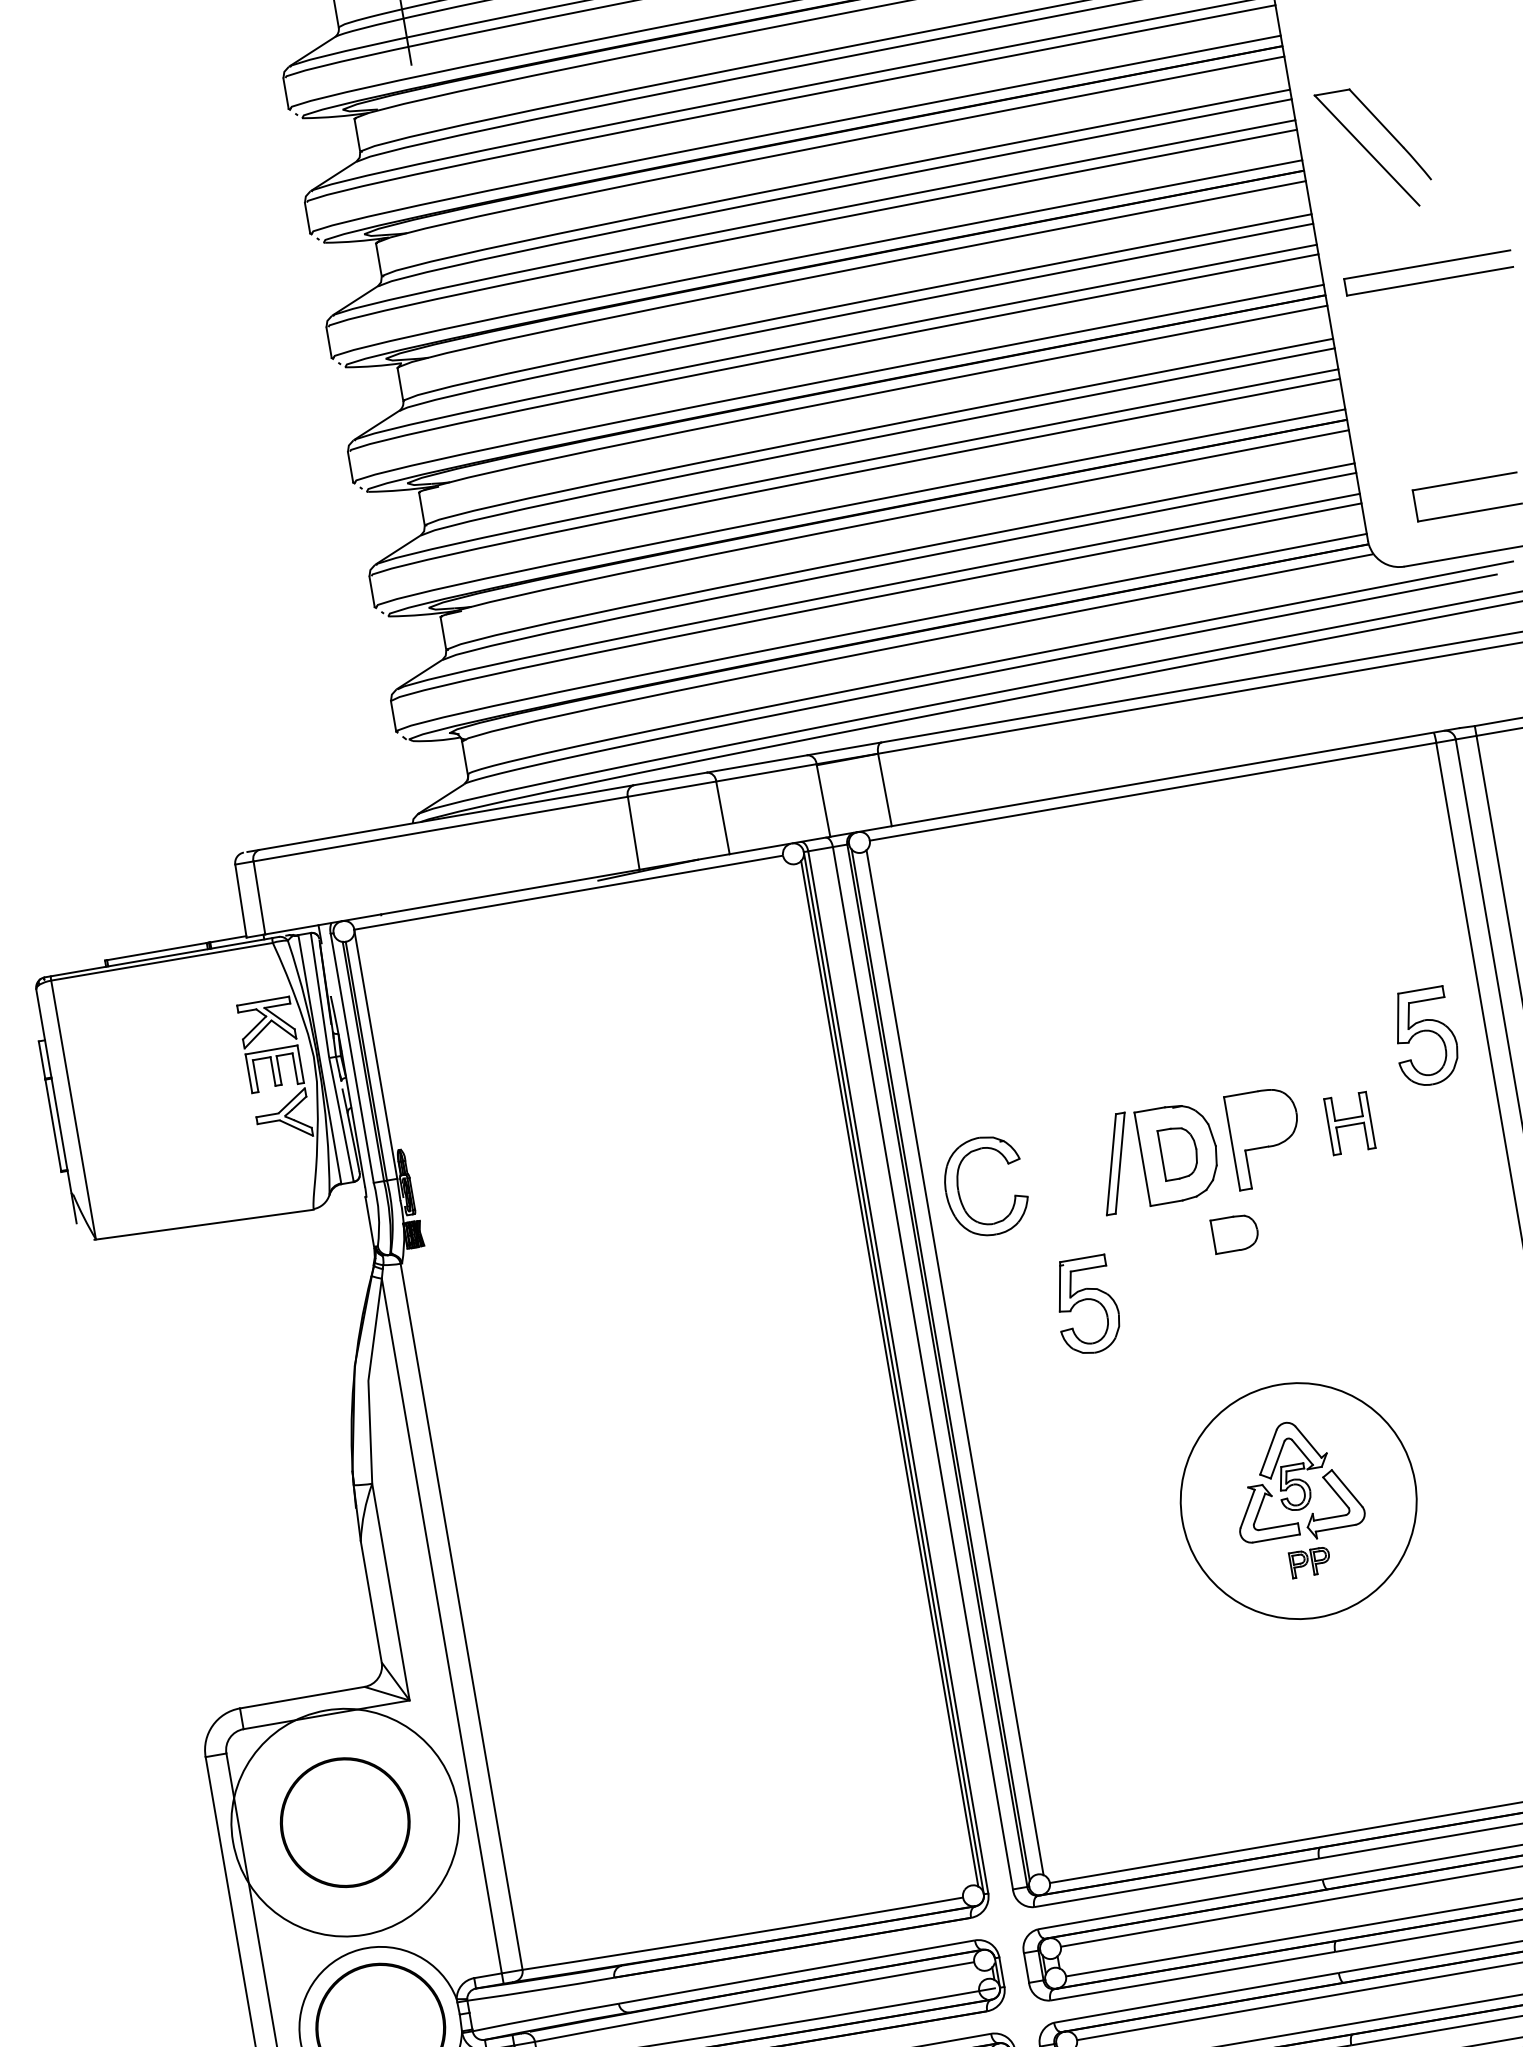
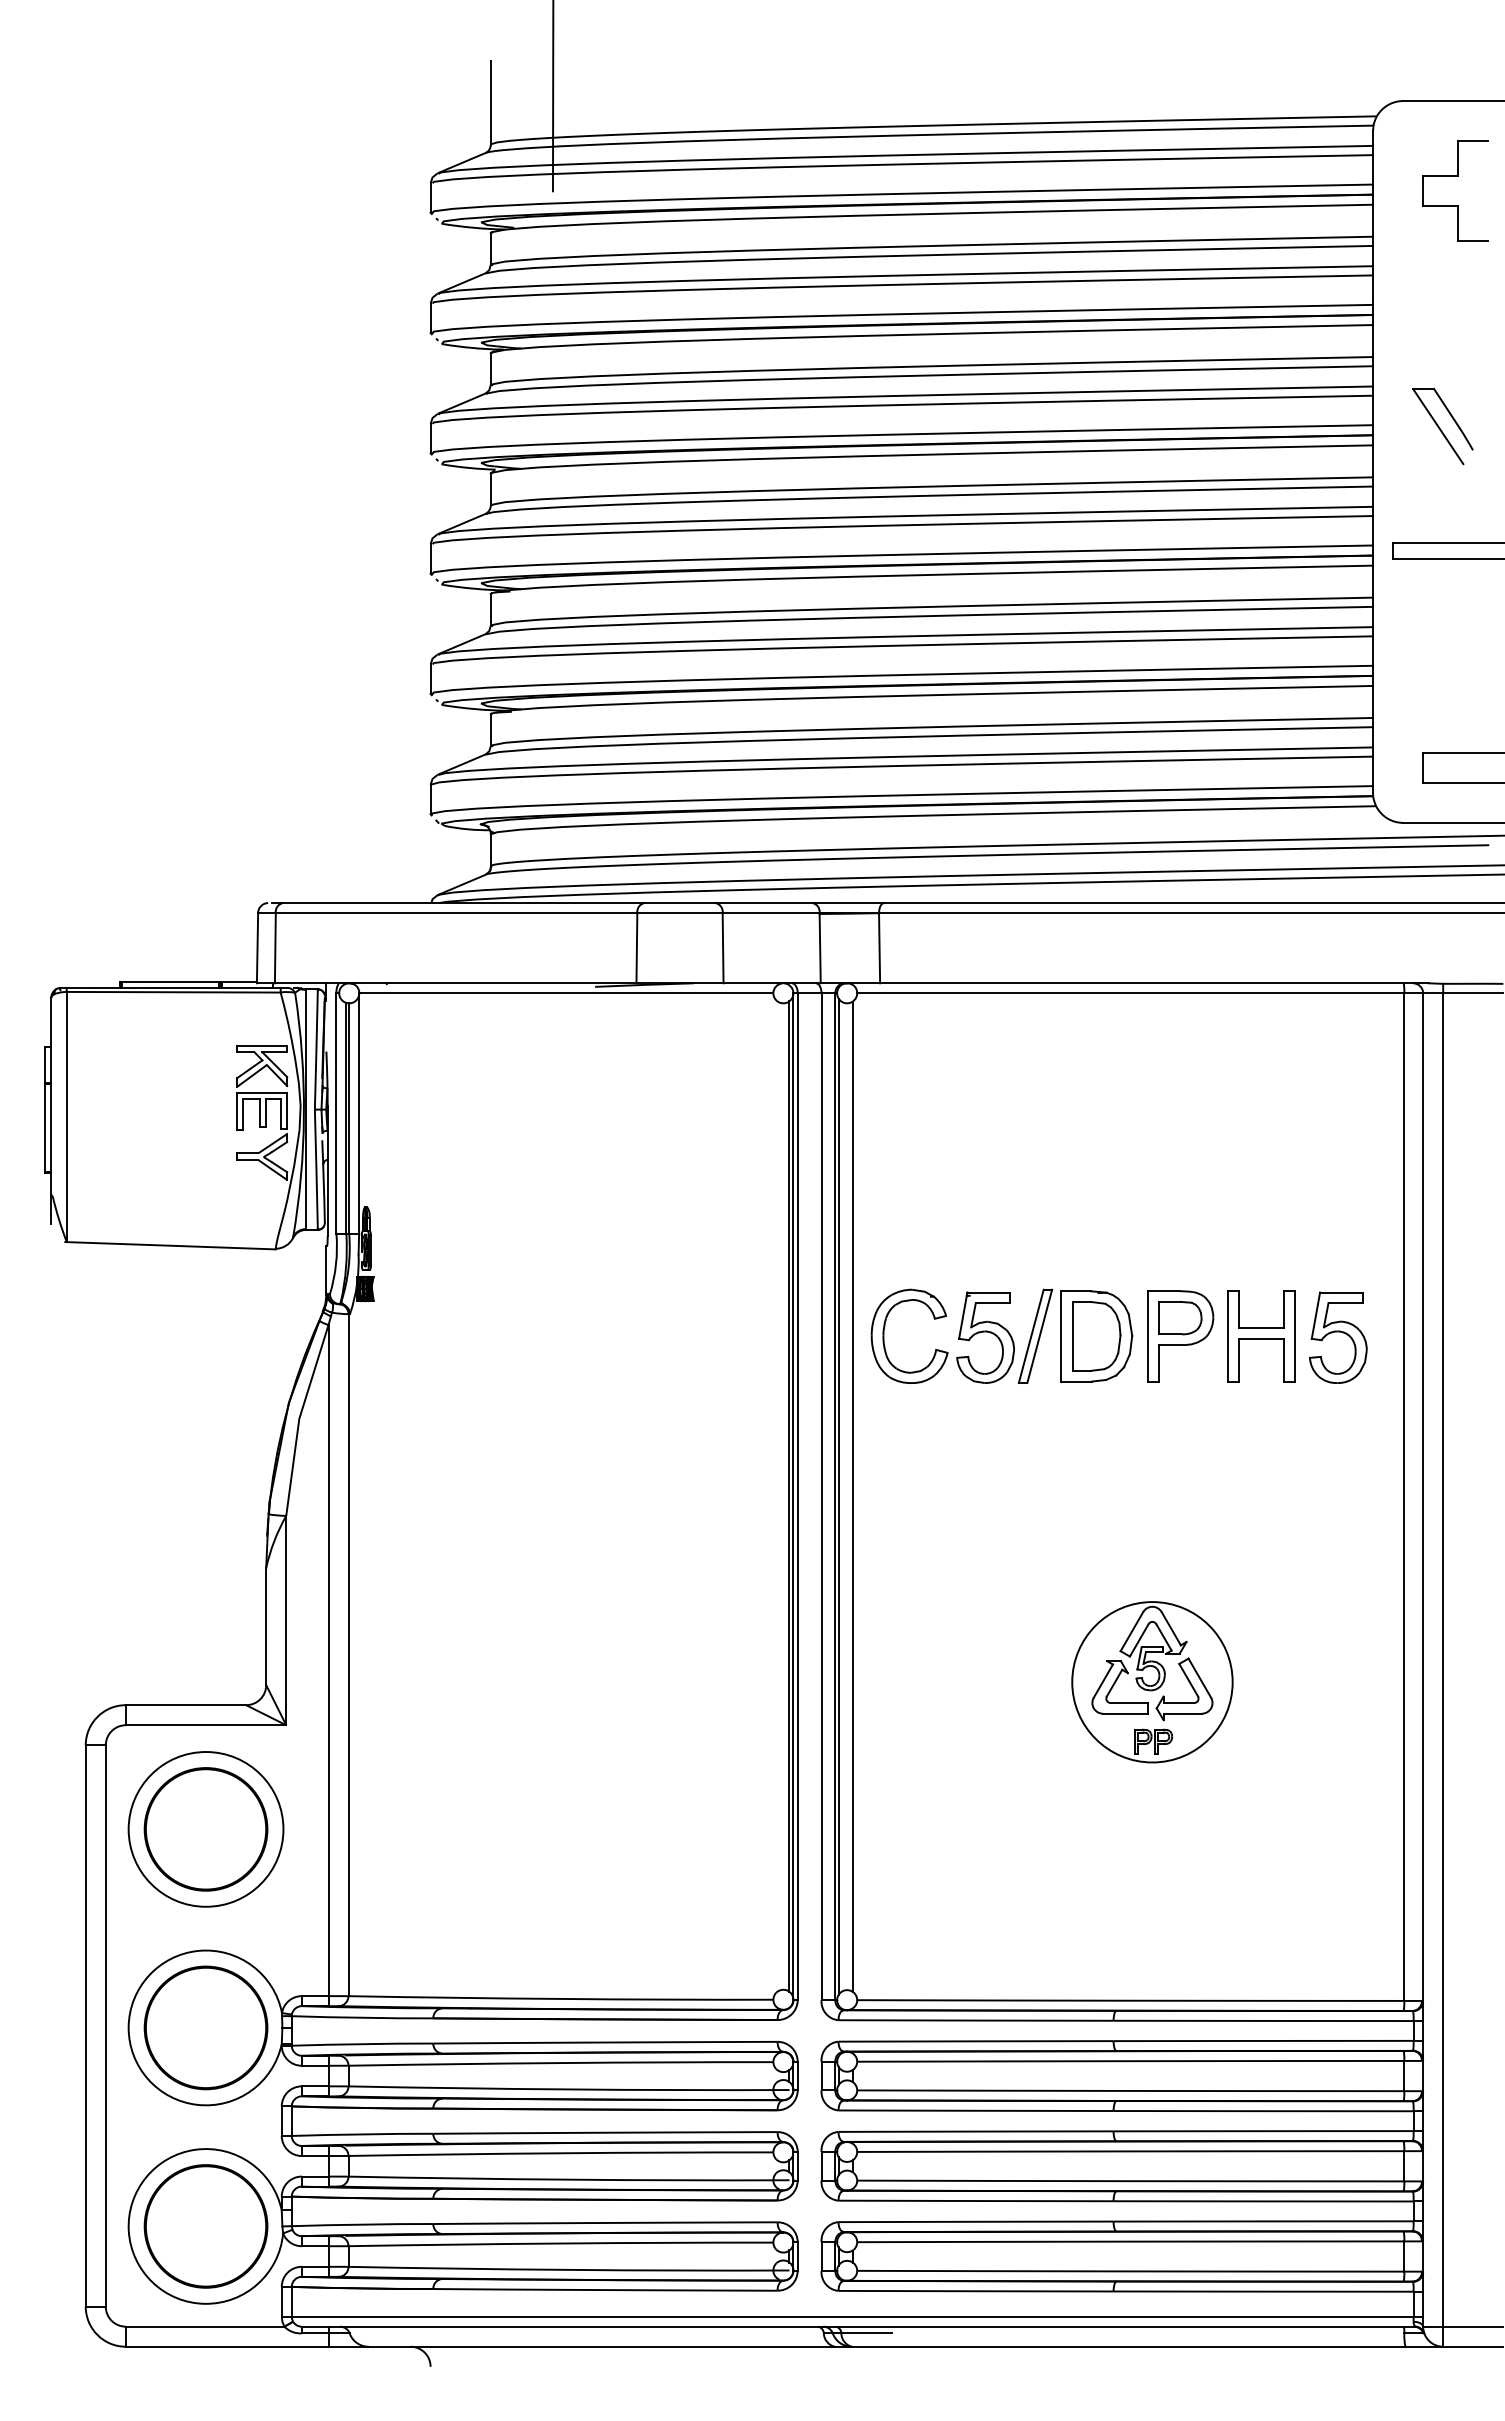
part: (1374, 149) -> (1442, 426), size x0.62
part: (1425, 1037) -> (1338, 1337), moved
part: (1349, 1123) -> (1261, 1336), size x1.67
part: (1178, 1153) -> (1096, 1336), size x1.43
part: (1235, 1234) -> (1180, 1318), moved
part: (1086, 1305) -> (985, 1337), moved
circle: (1298, 1501) -> (1152, 1682), size x0.71
circle: (344, 1822) -> (205, 1829), size x0.71

